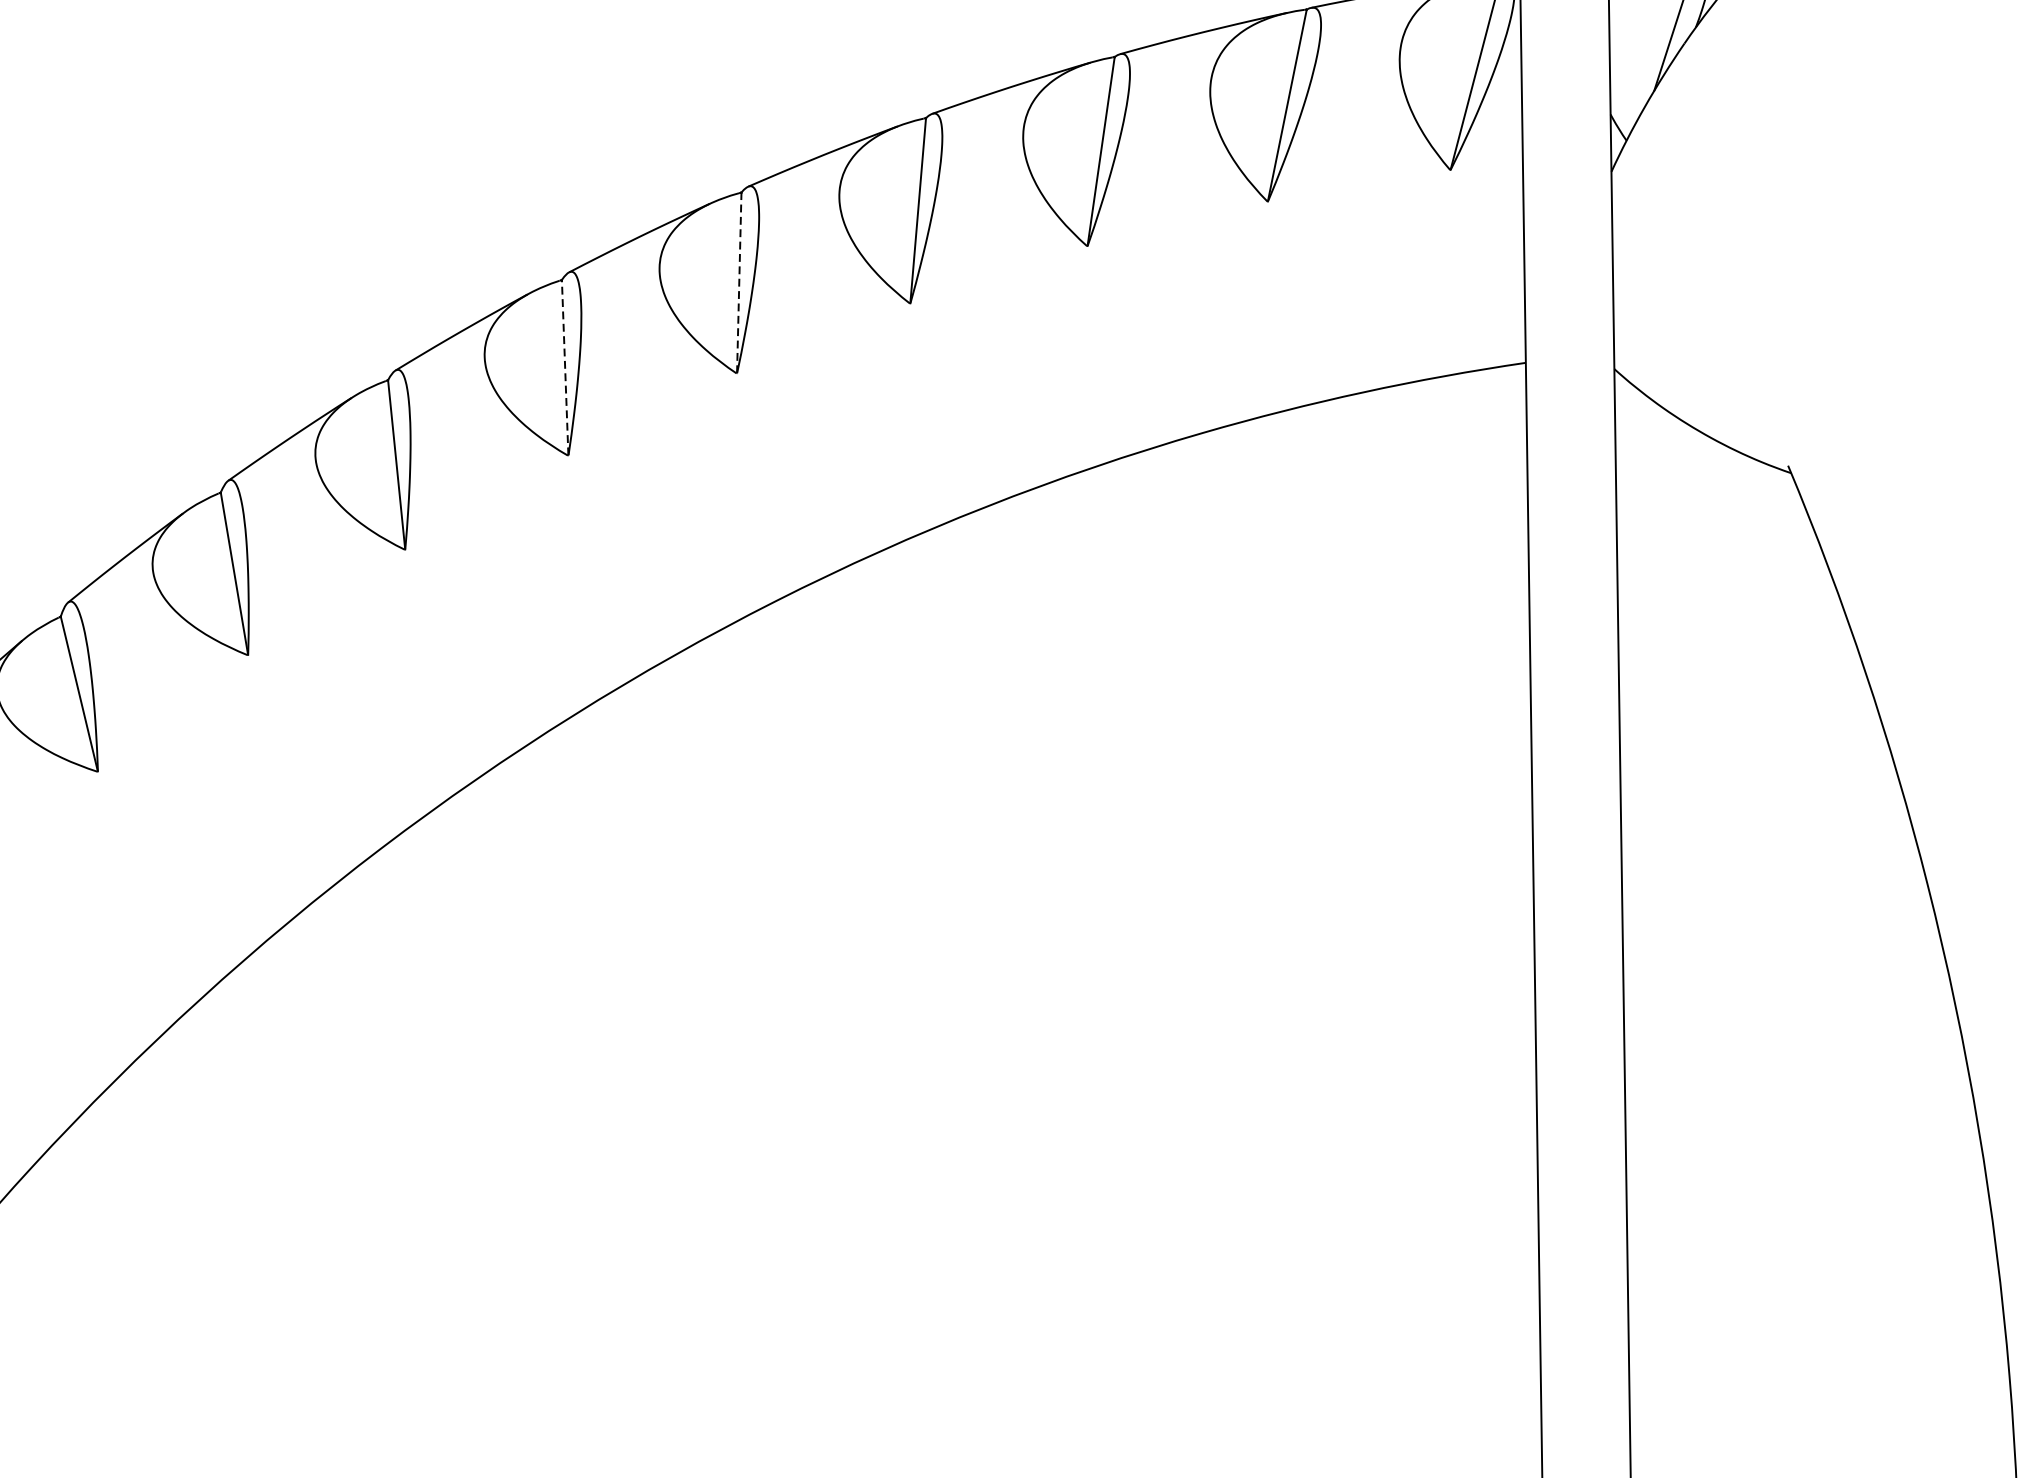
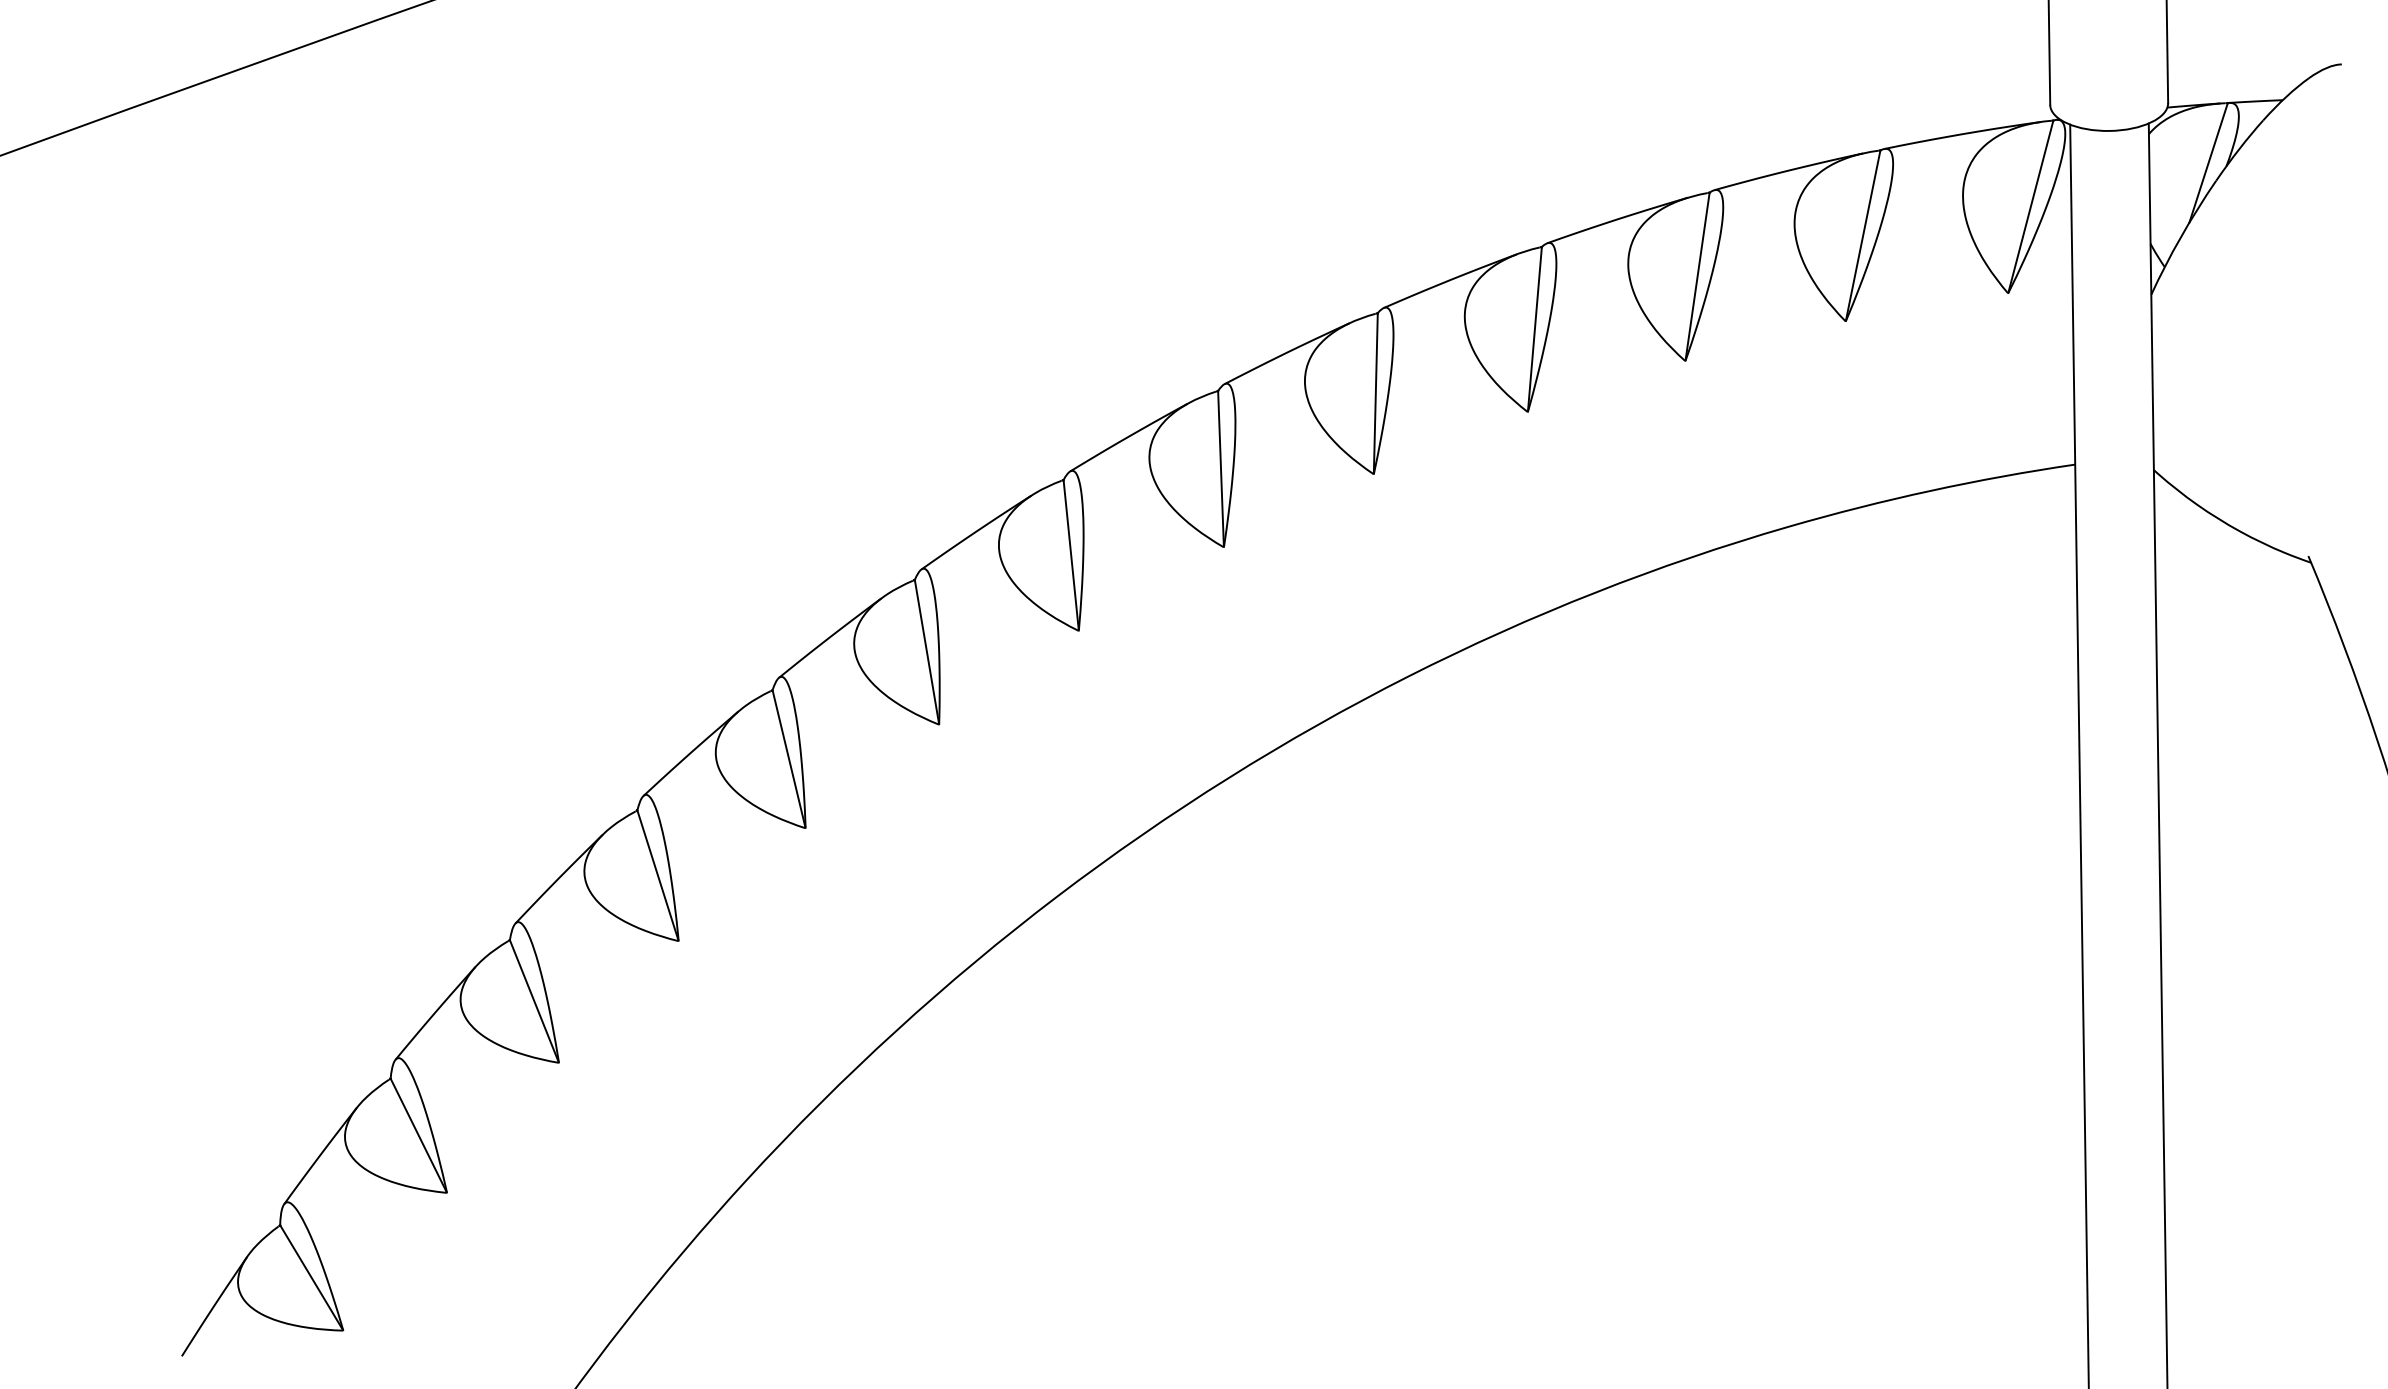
line: (738, 282) -> (1375, 393), dashed -> solid
line: (565, 368) -> (1221, 469), dashed -> solid

